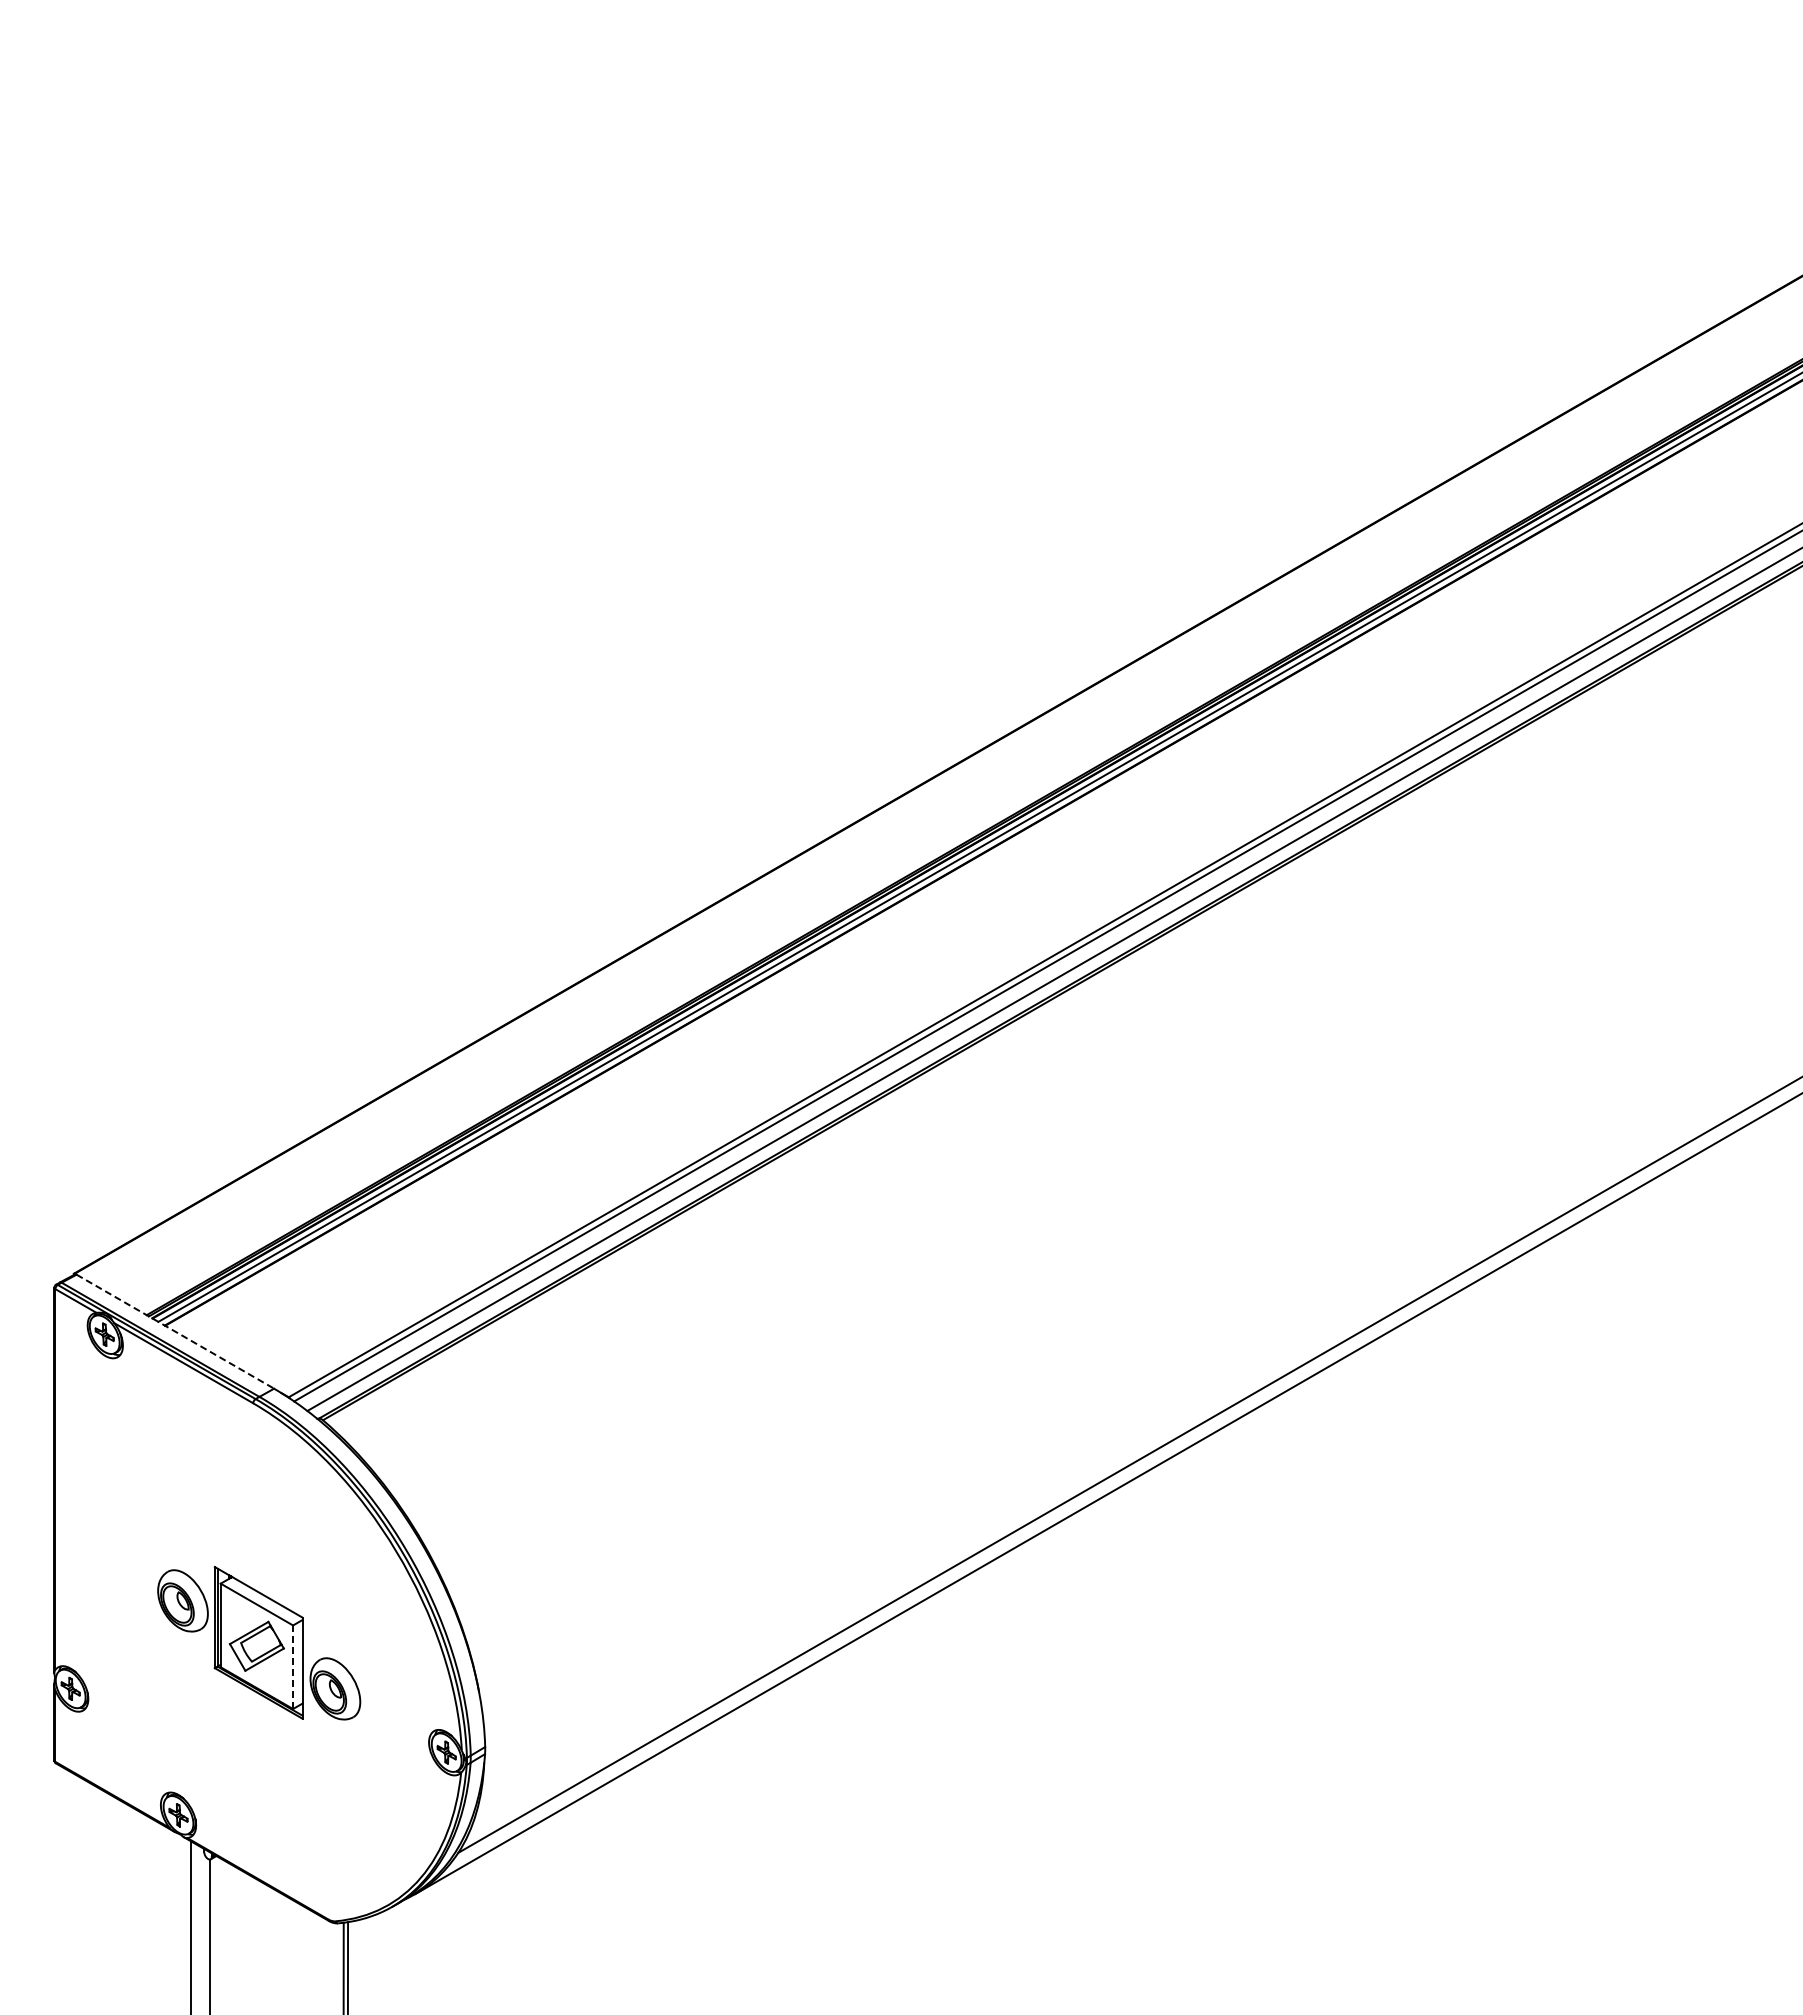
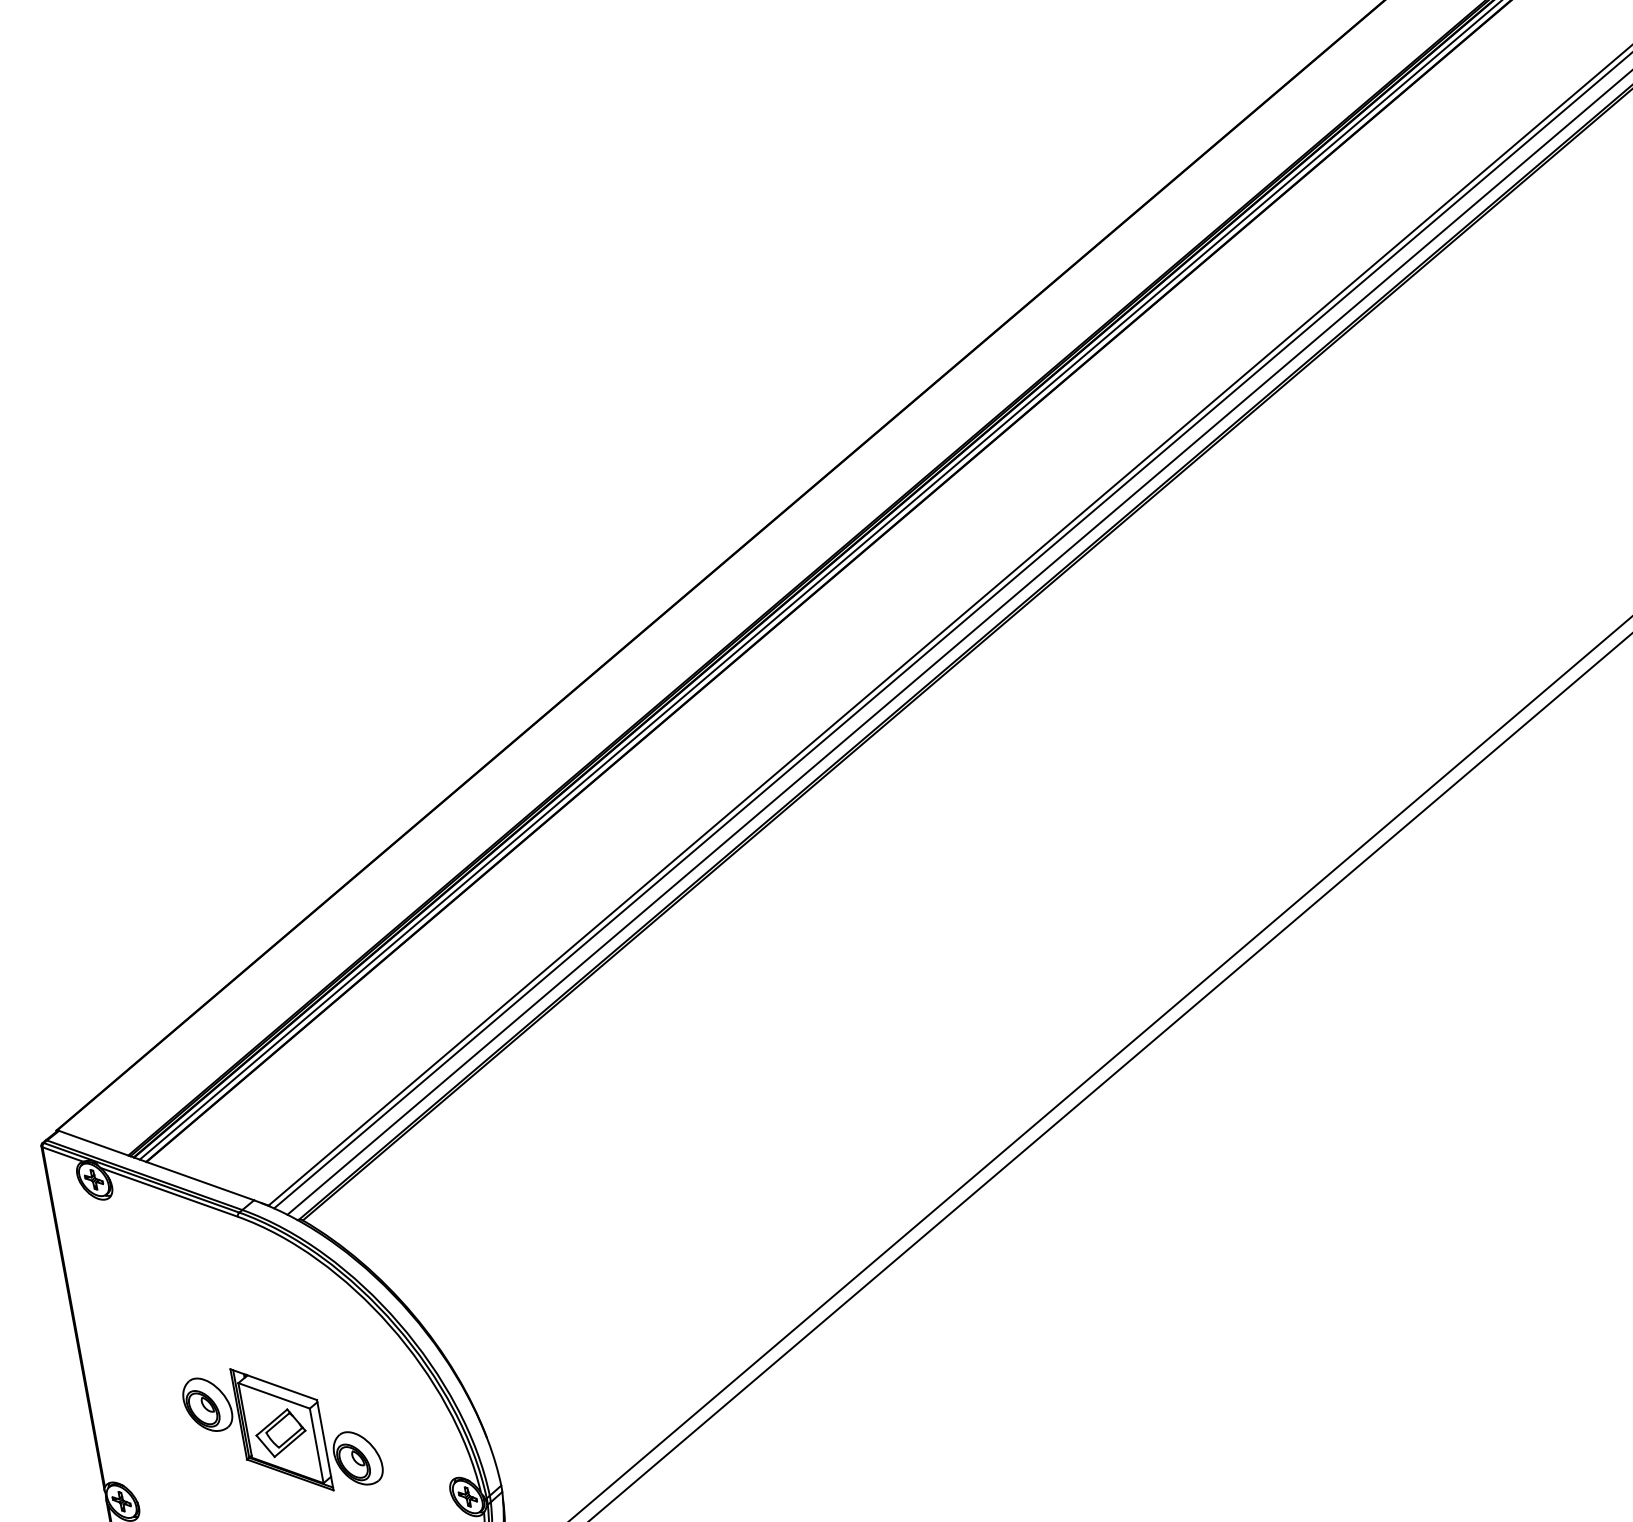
line: (175, 1331) -> (156, 1165), dashed -> solid
line: (293, 1667) -> (317, 1446), dashed -> solid

